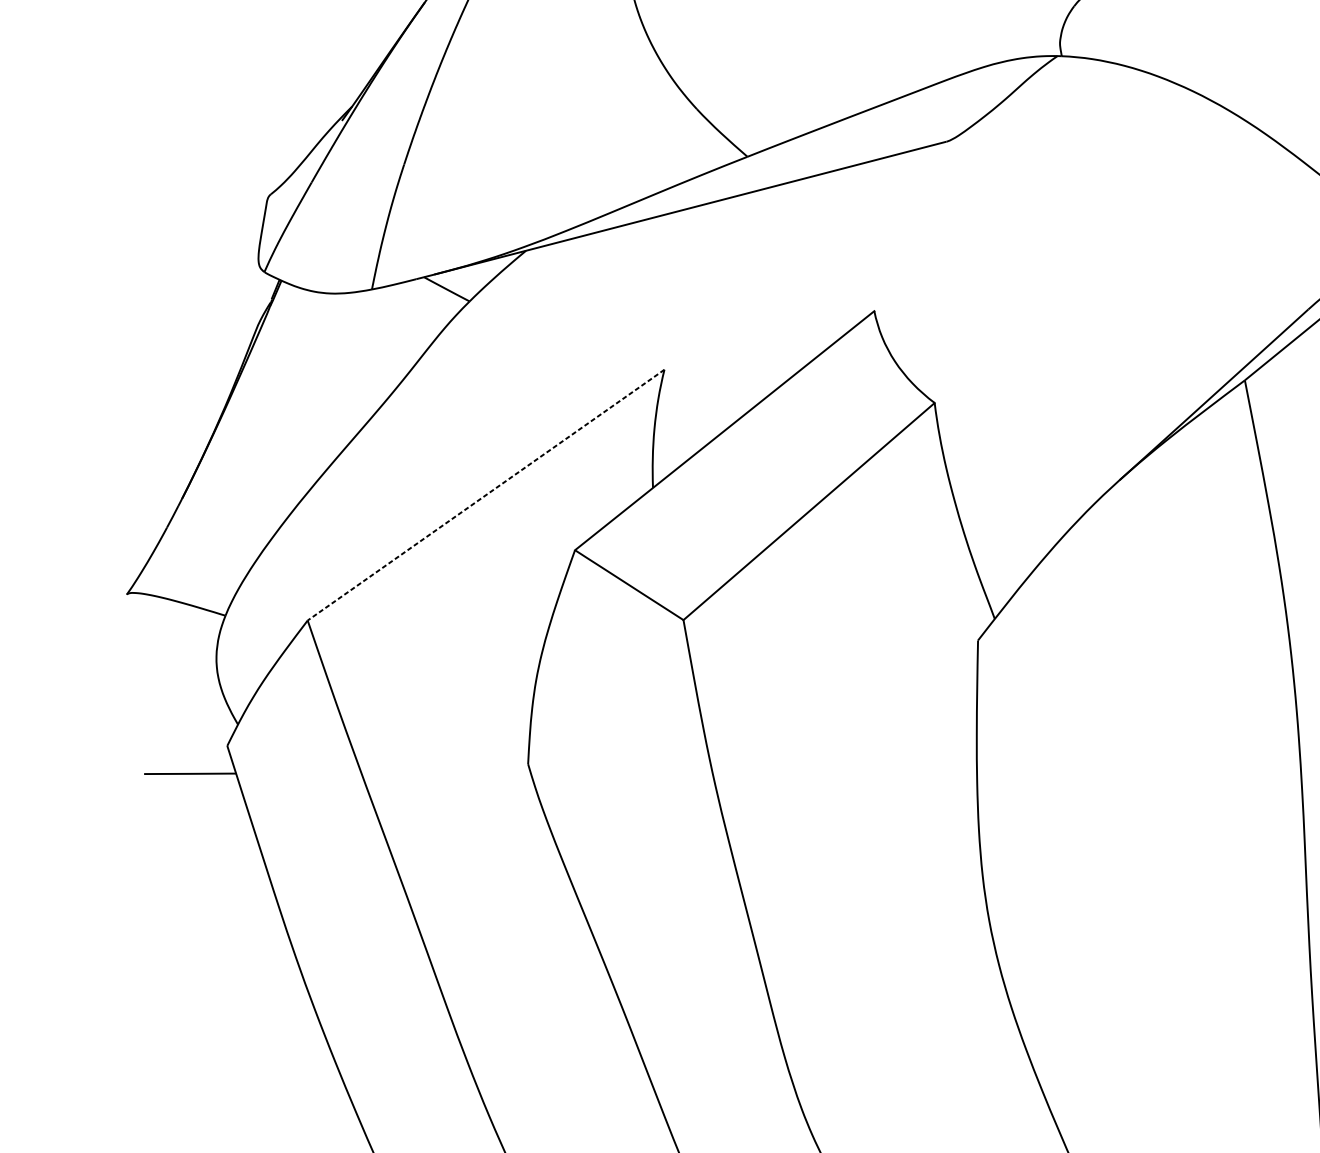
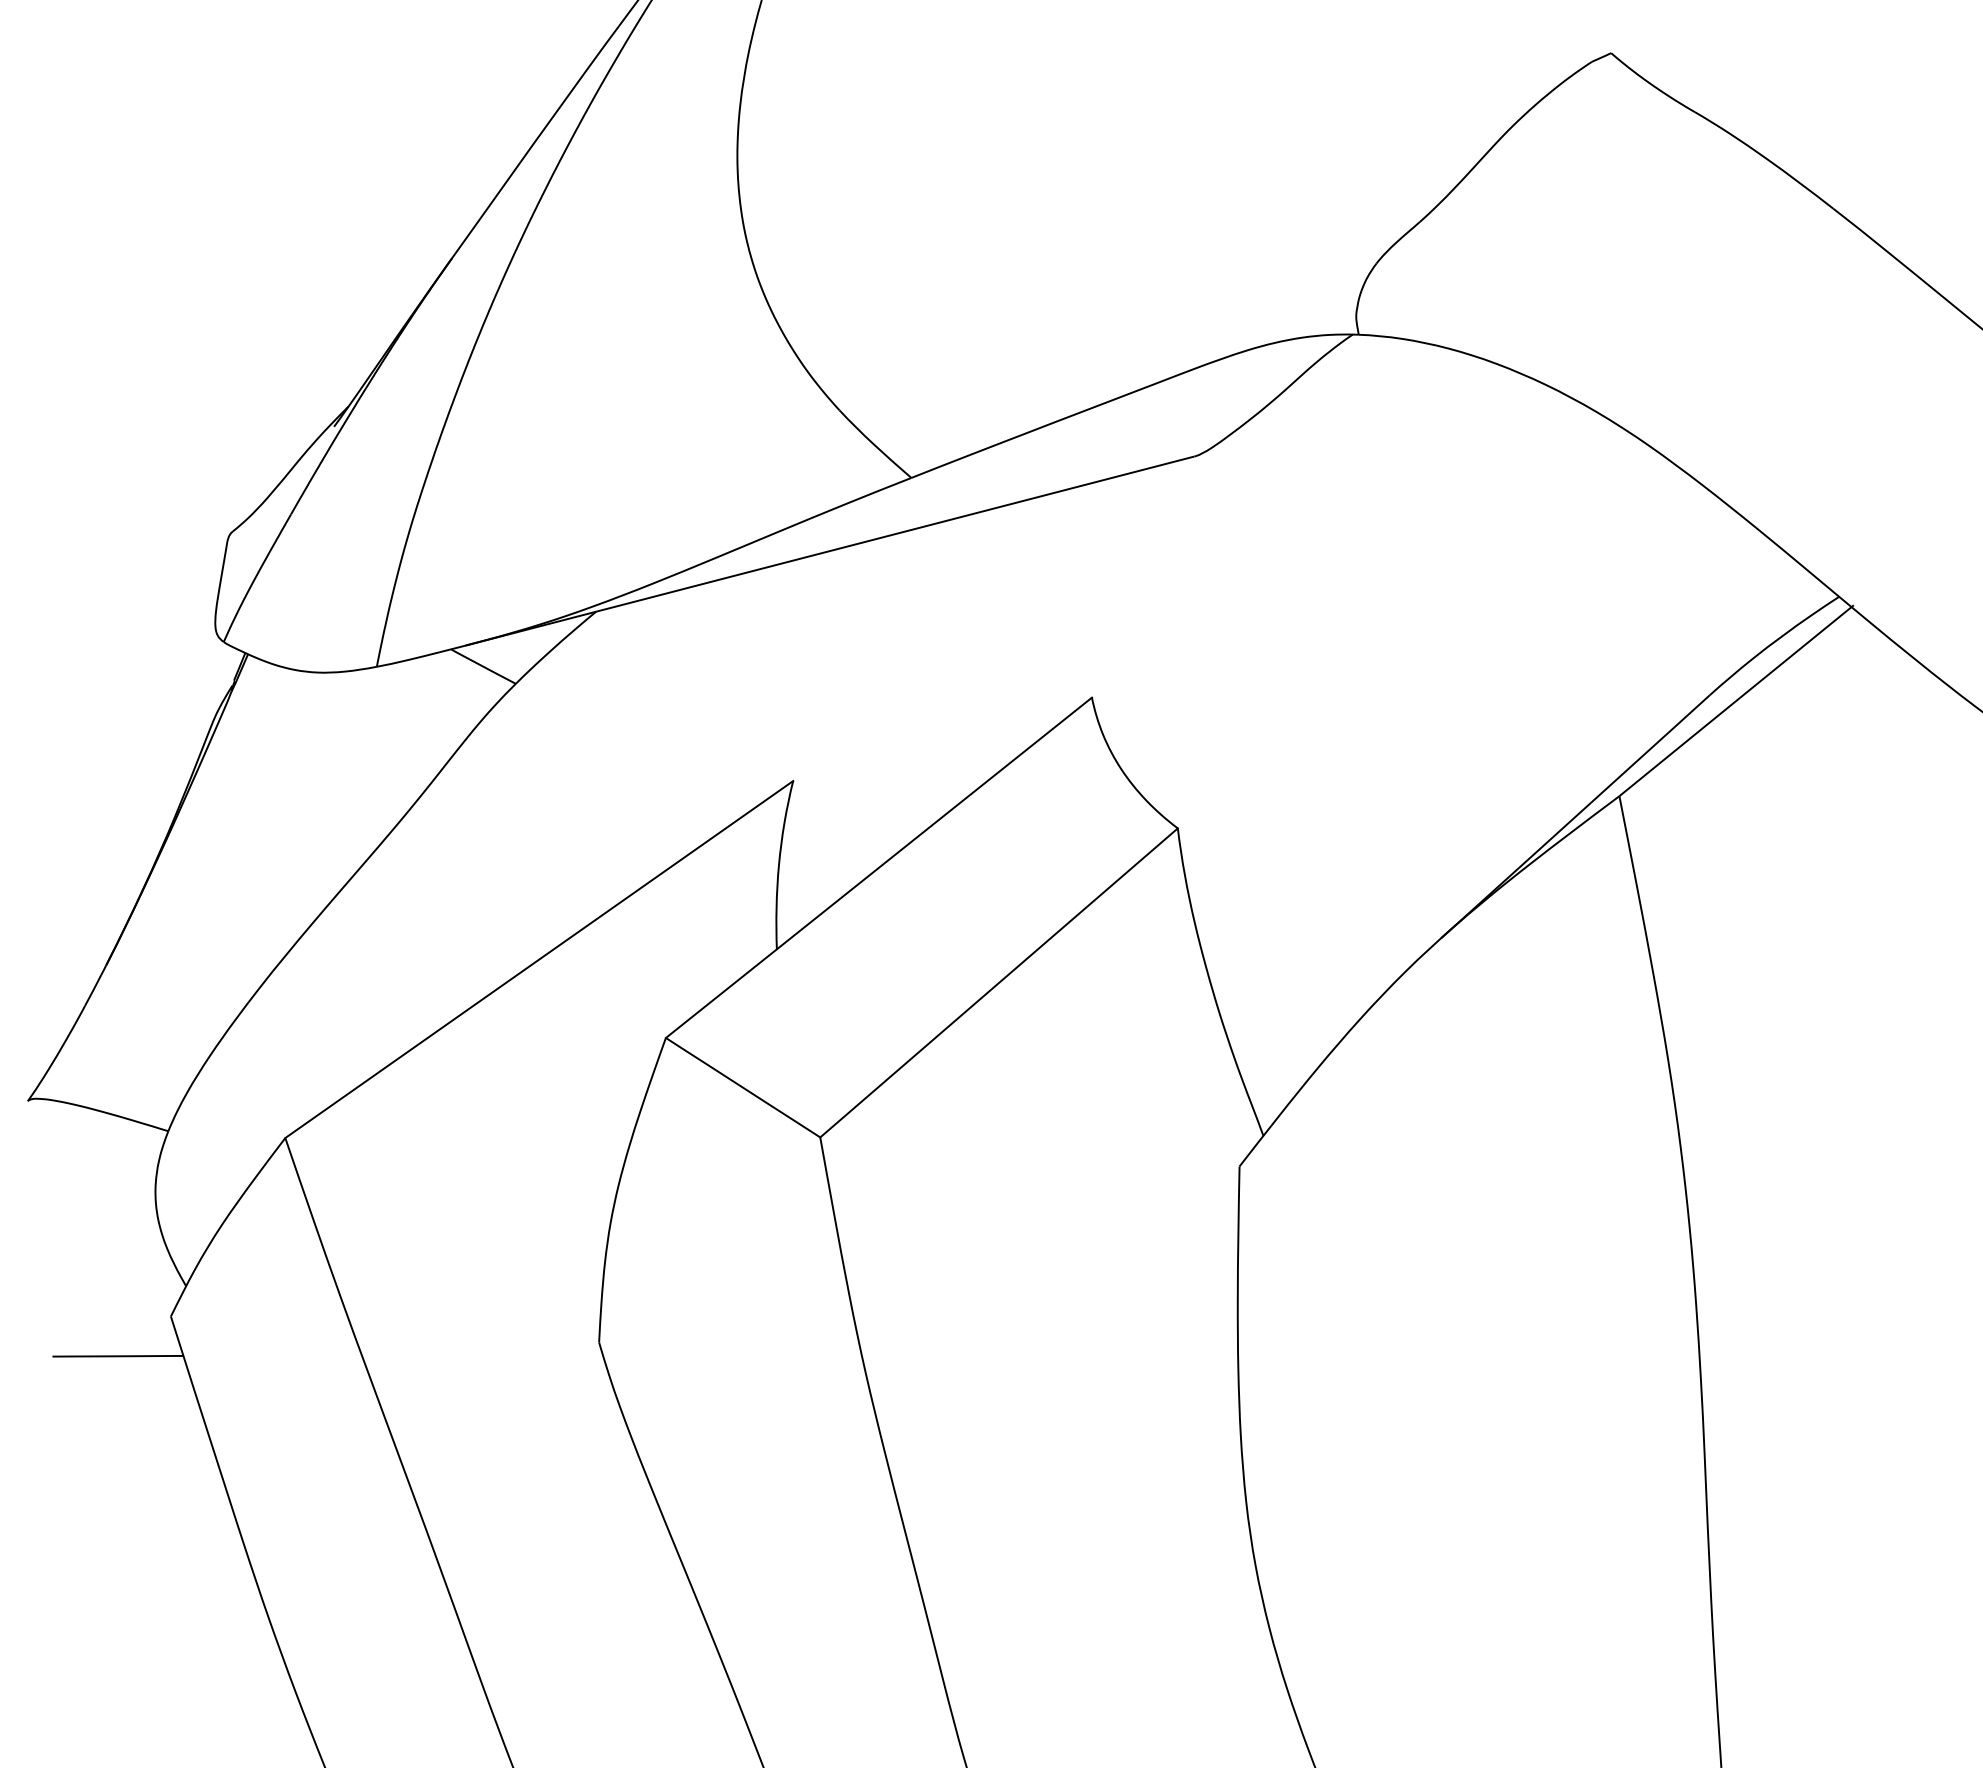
line: (485, 495) -> (538, 959), dashed -> solid

